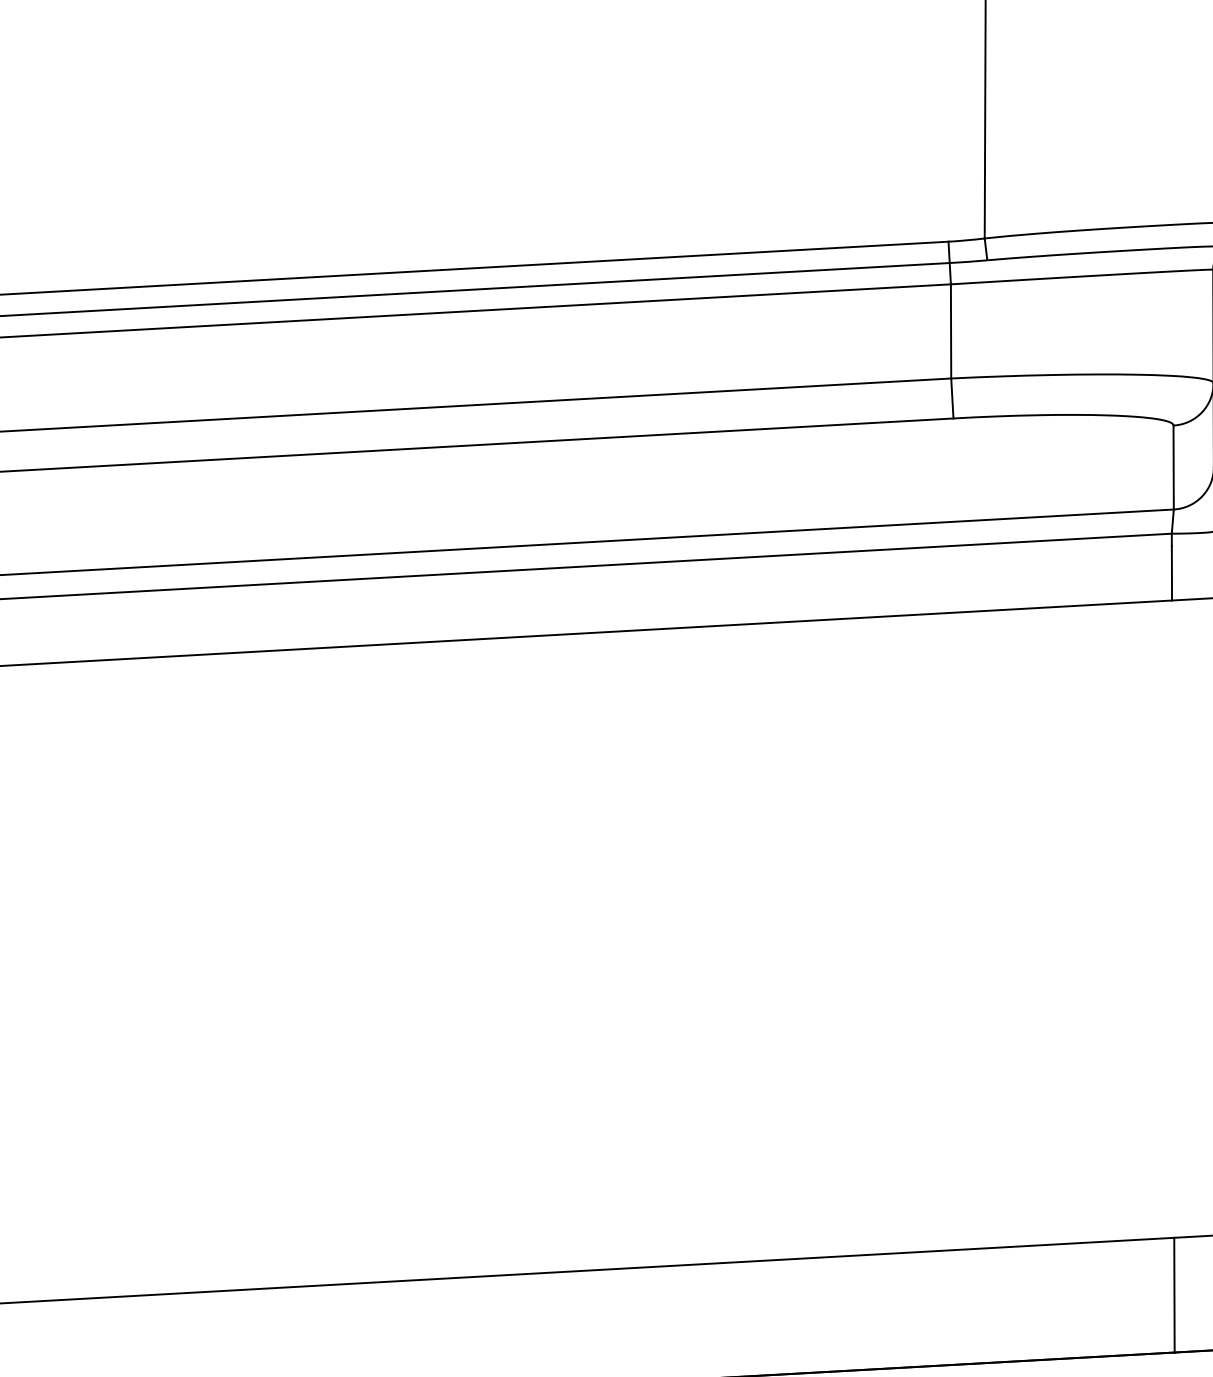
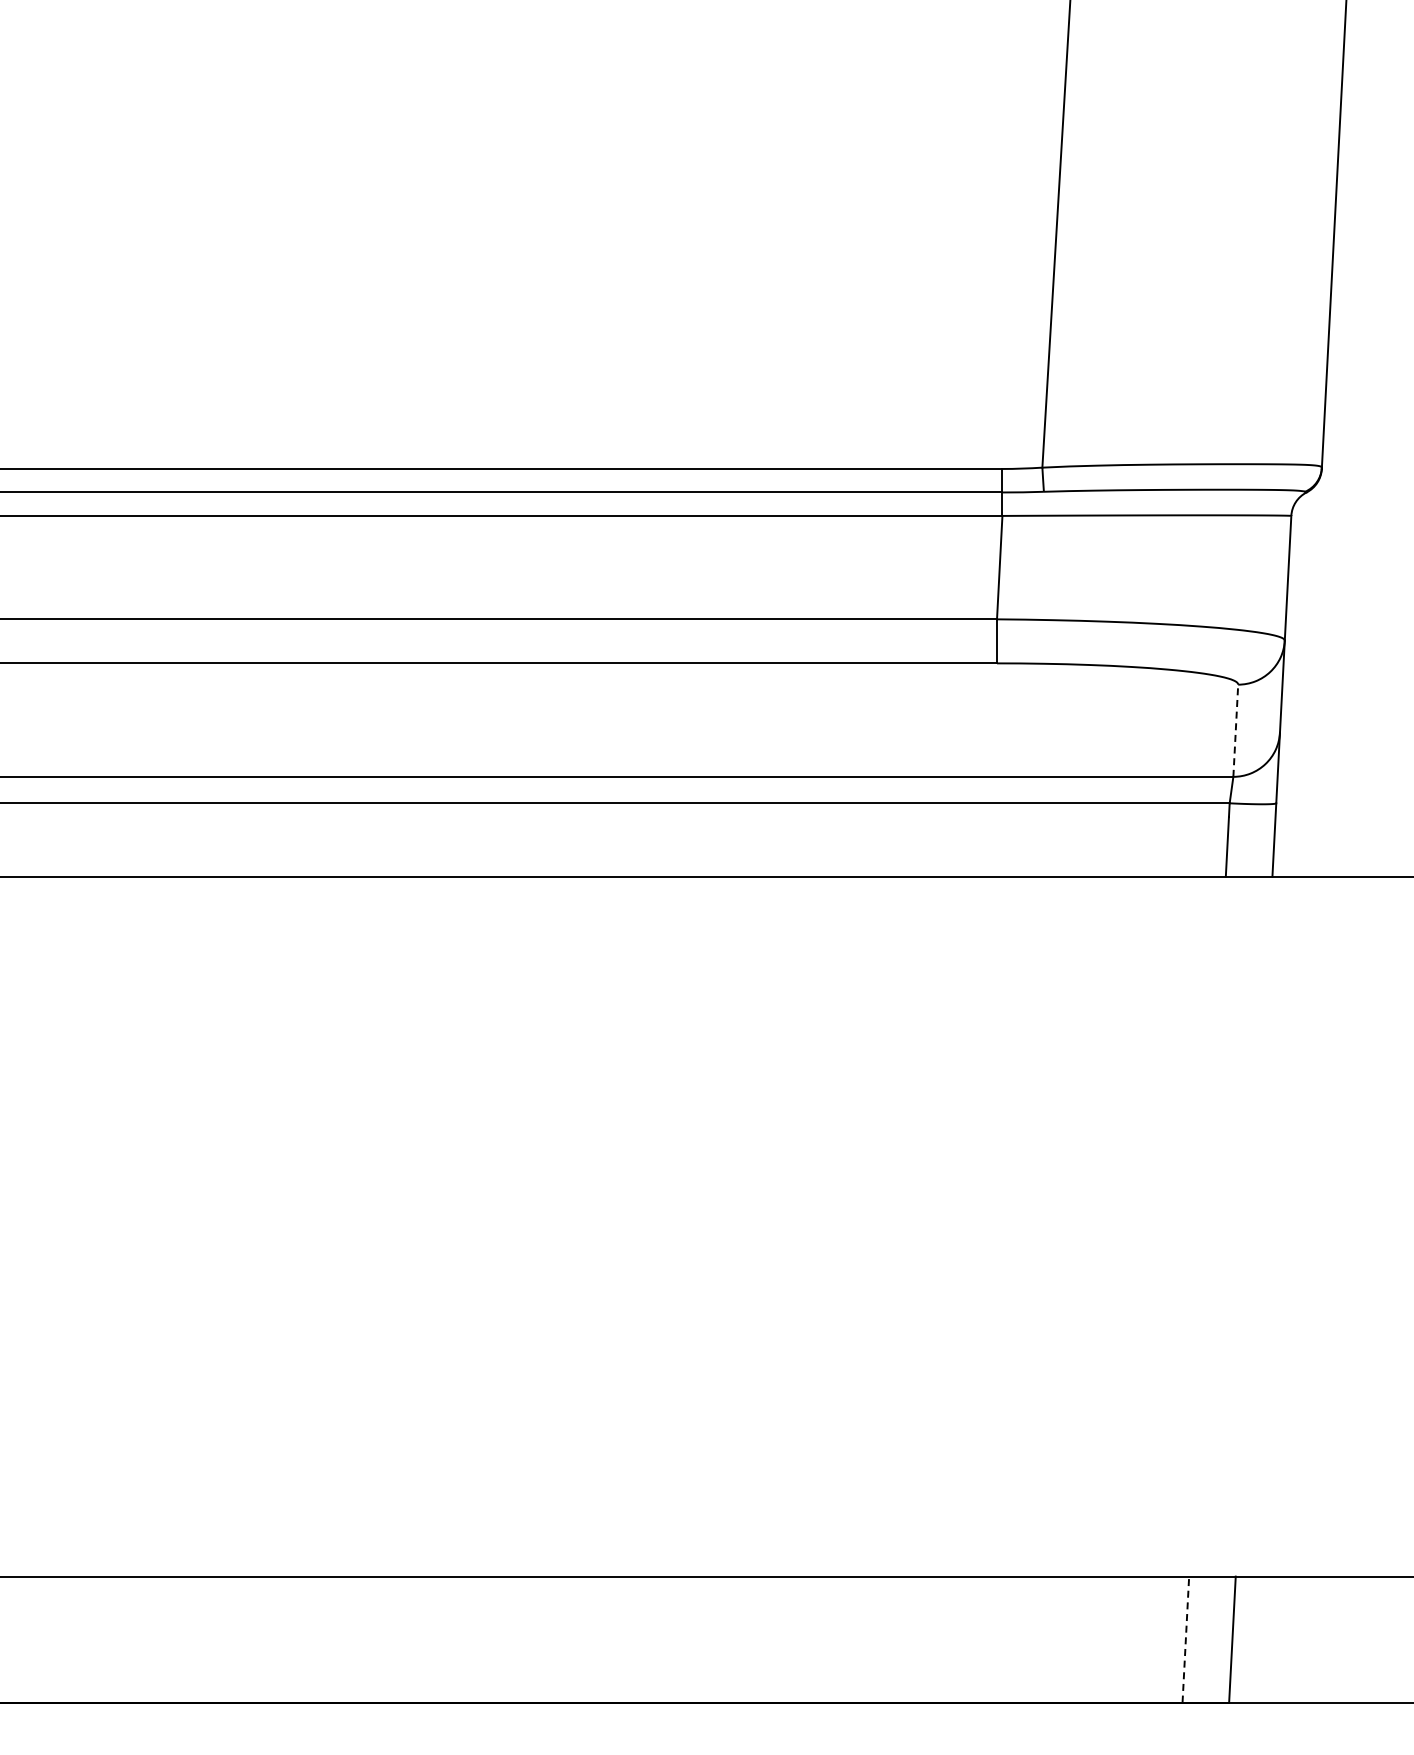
line: (1173, 467) -> (1235, 730), solid -> dashed
line: (1174, 1295) -> (1185, 1639), solid -> dashed

